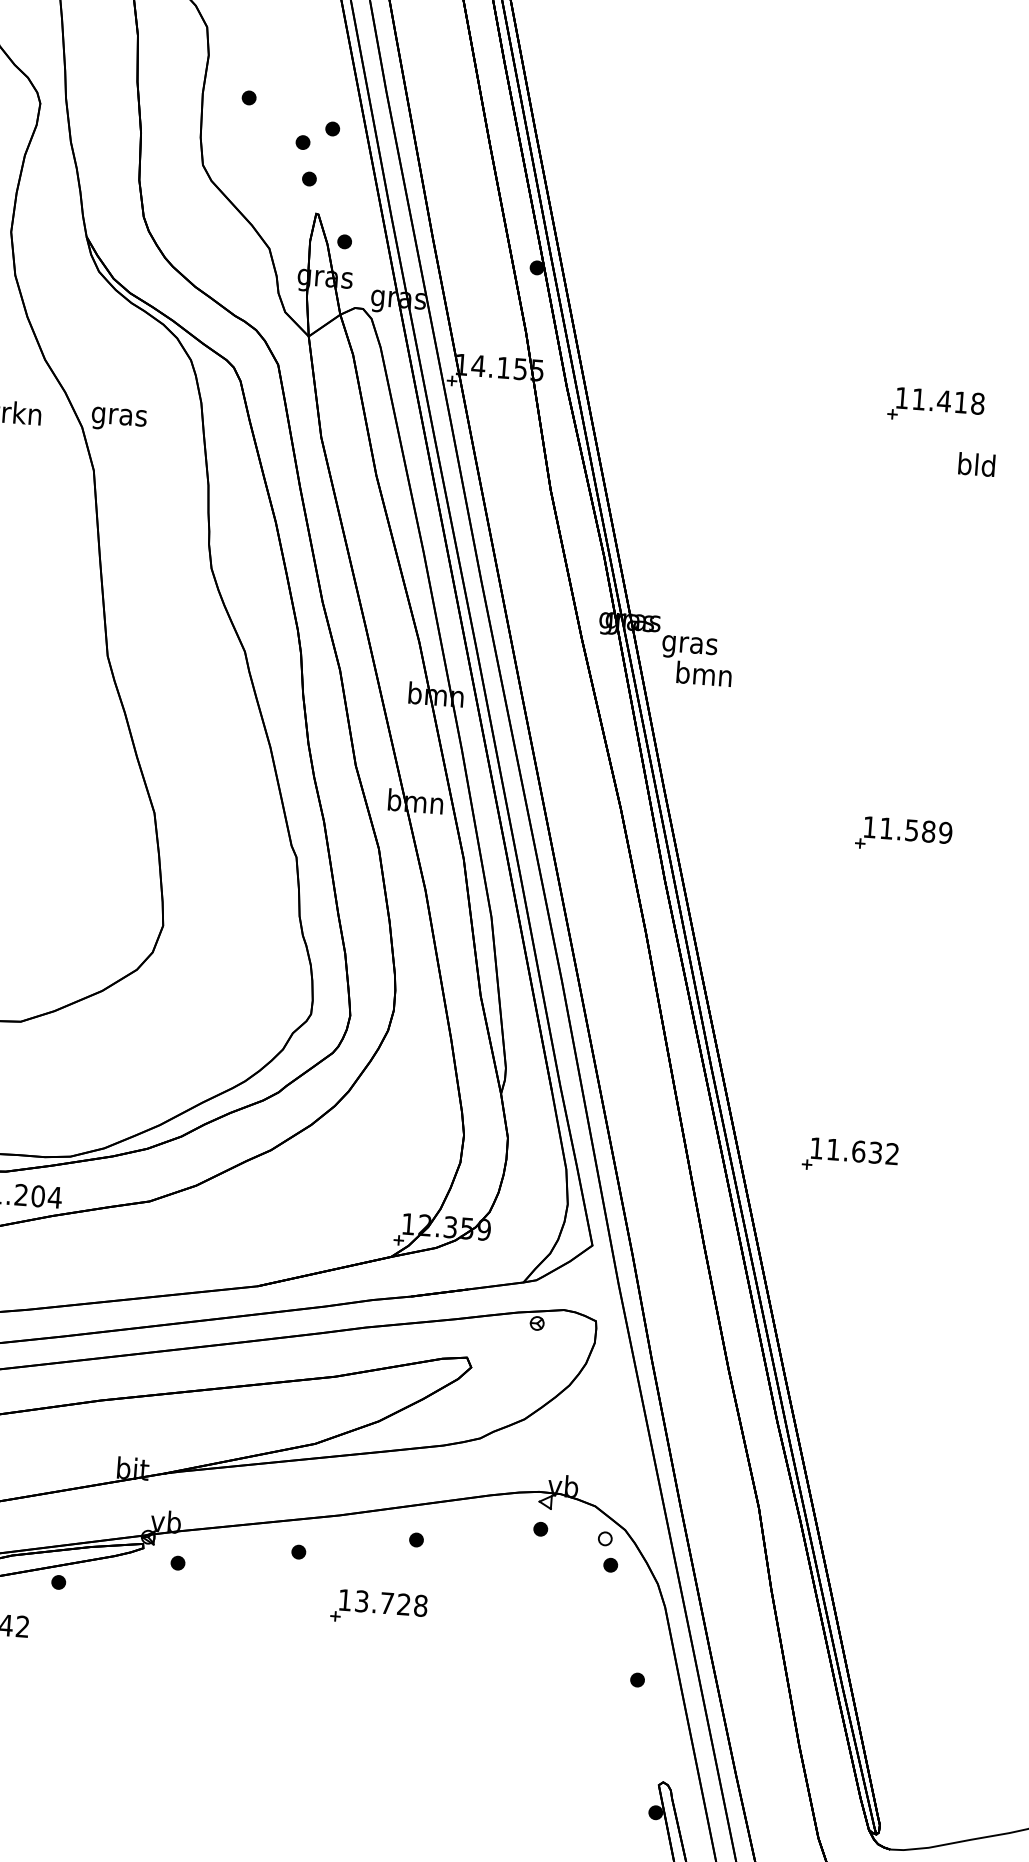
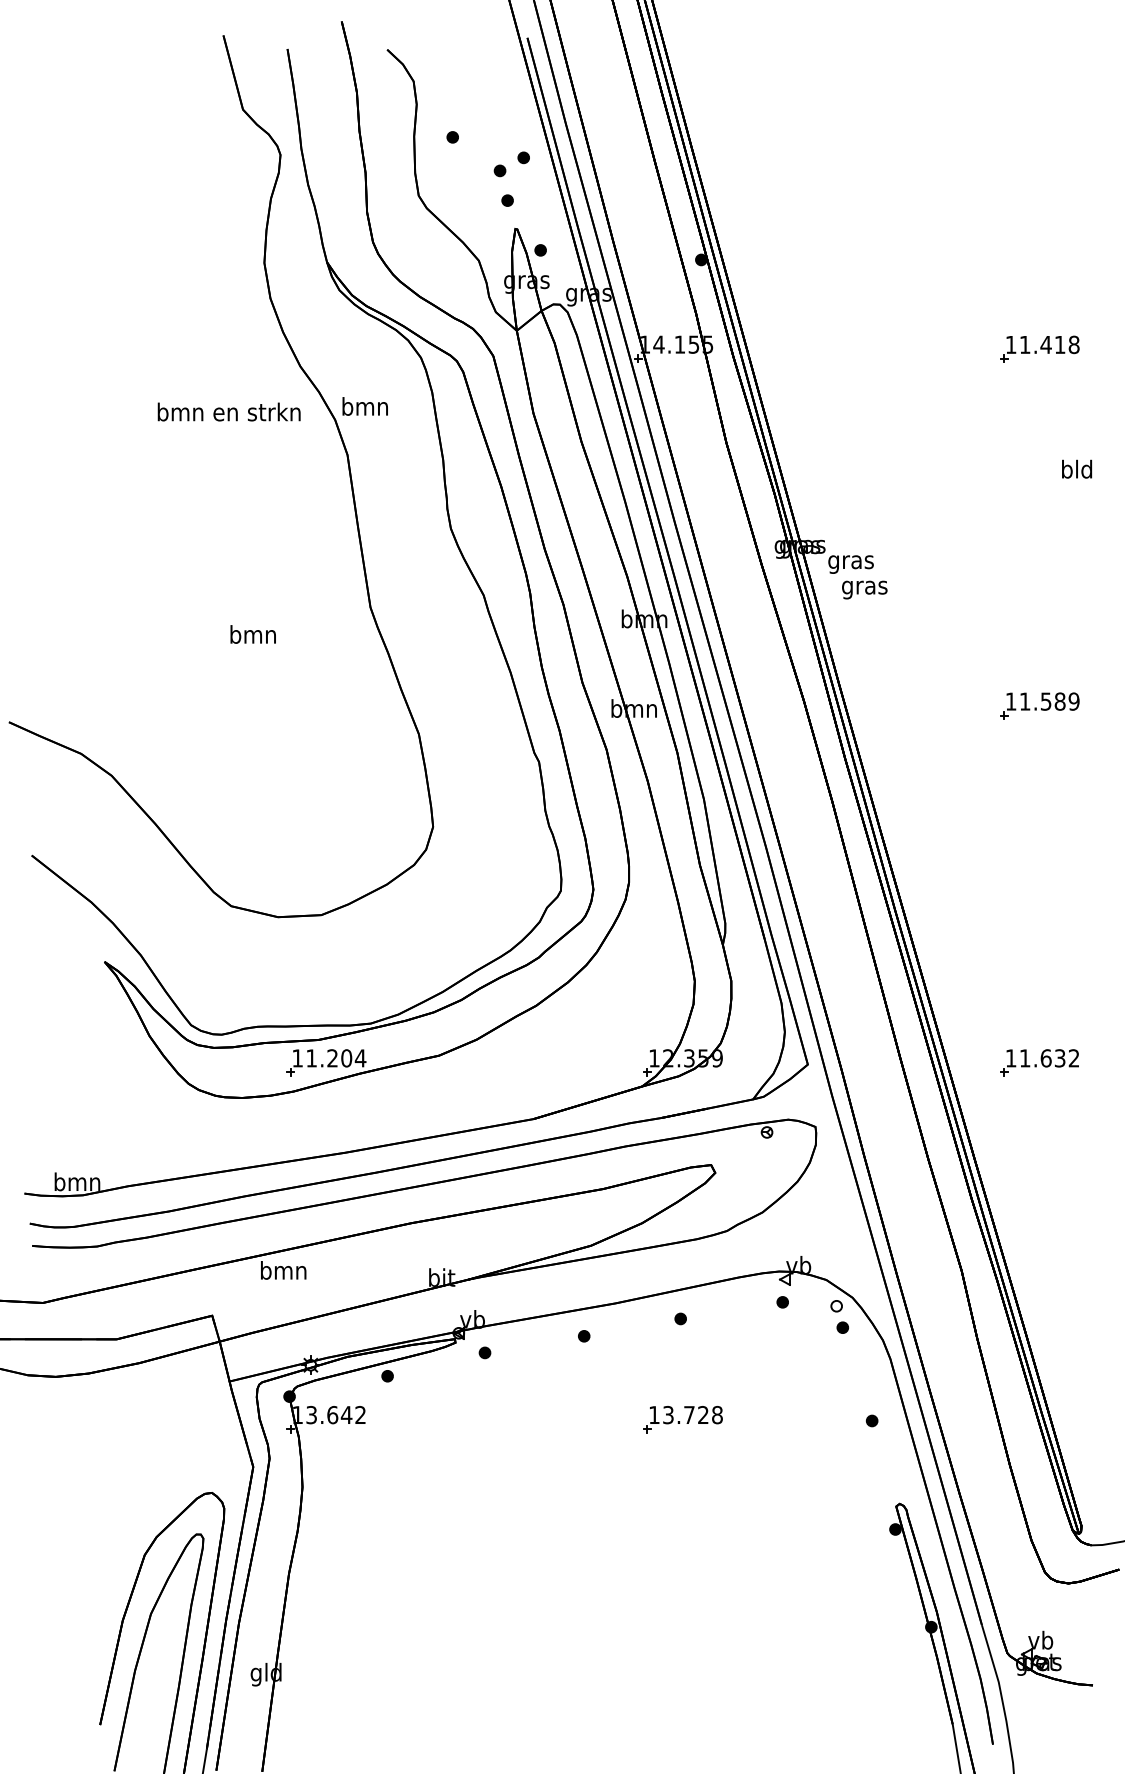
text: (118, 416) -> (364, 408), gras -> bmn
text: (976, 463) -> (1076, 468), moved
text: (703, 676) -> (864, 587), bmn -> gras
part: (850, 1155) -> (1039, 1062), moved
part: (378, 1608) -> (682, 1419), moved

